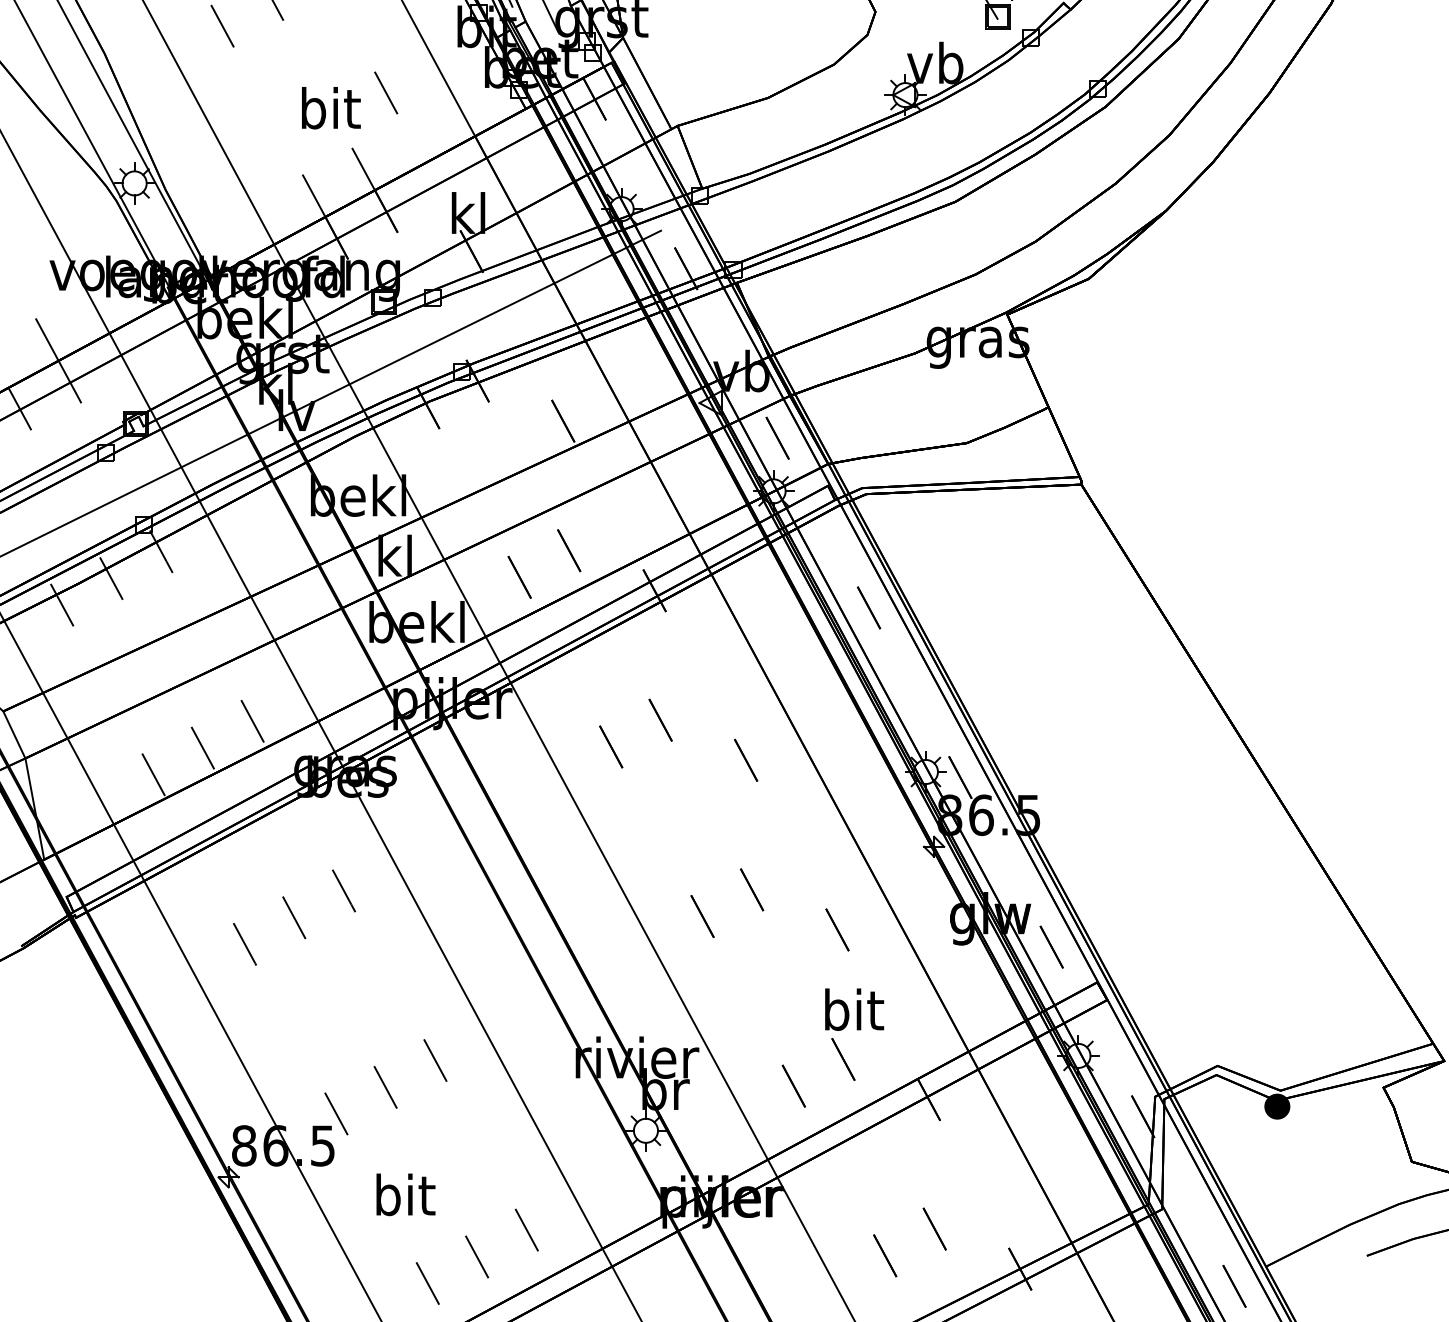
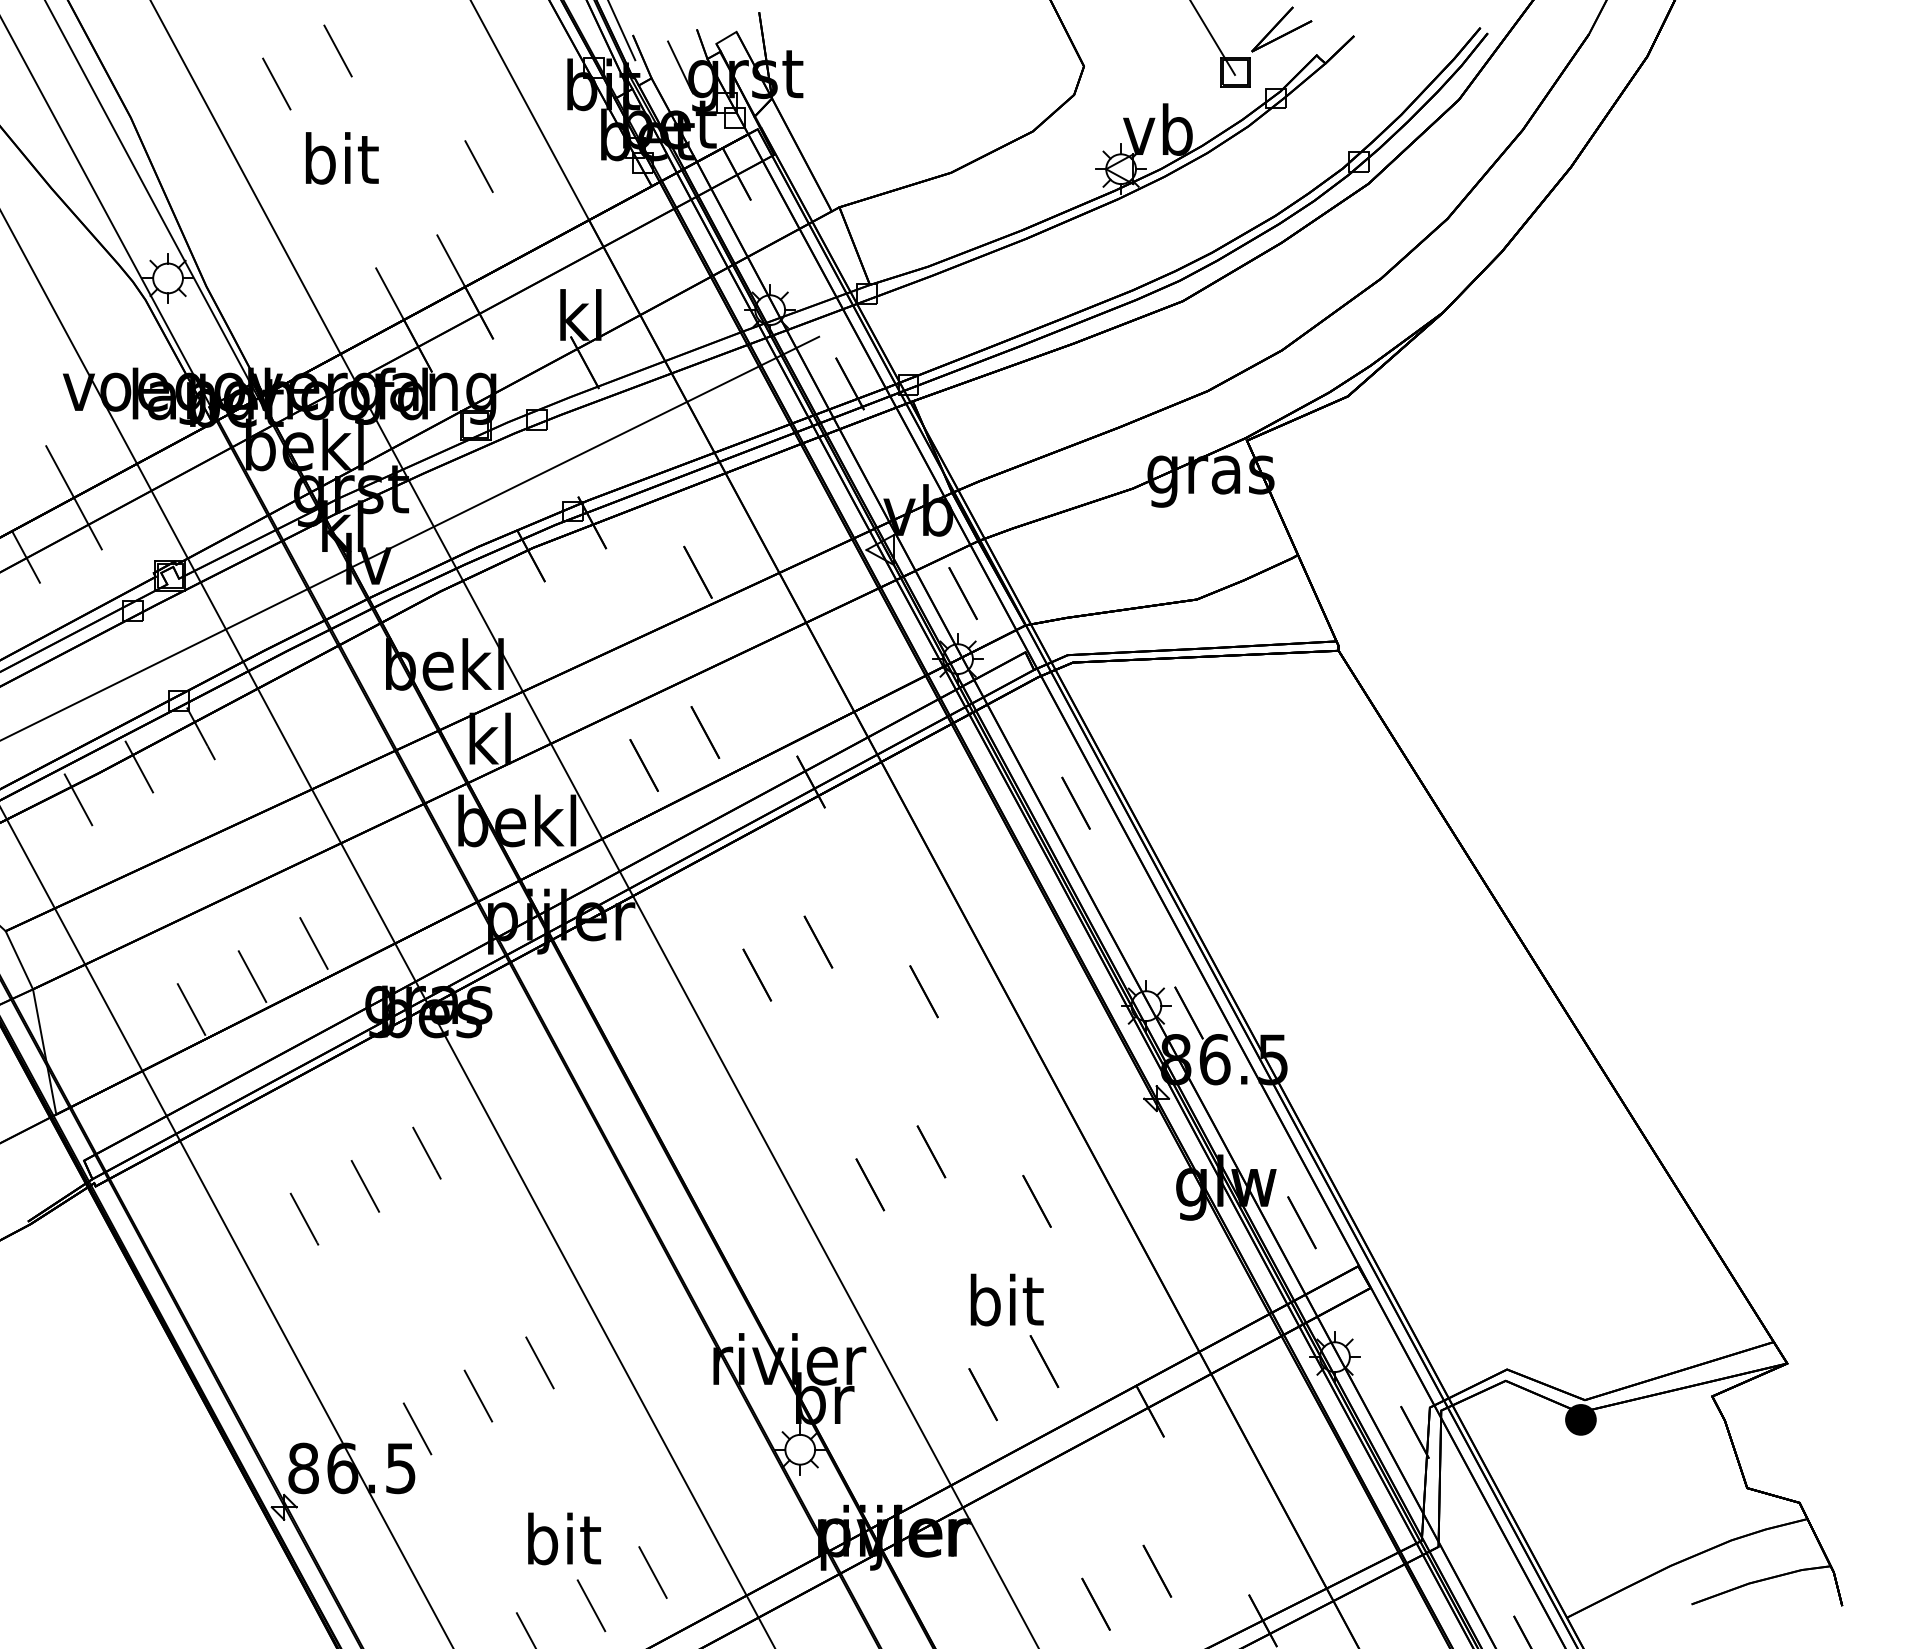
text: (331, 108) -> (342, 158), moved
text: (854, 1009) -> (1006, 1299), moved
text: (405, 1194) -> (564, 1538), moved

